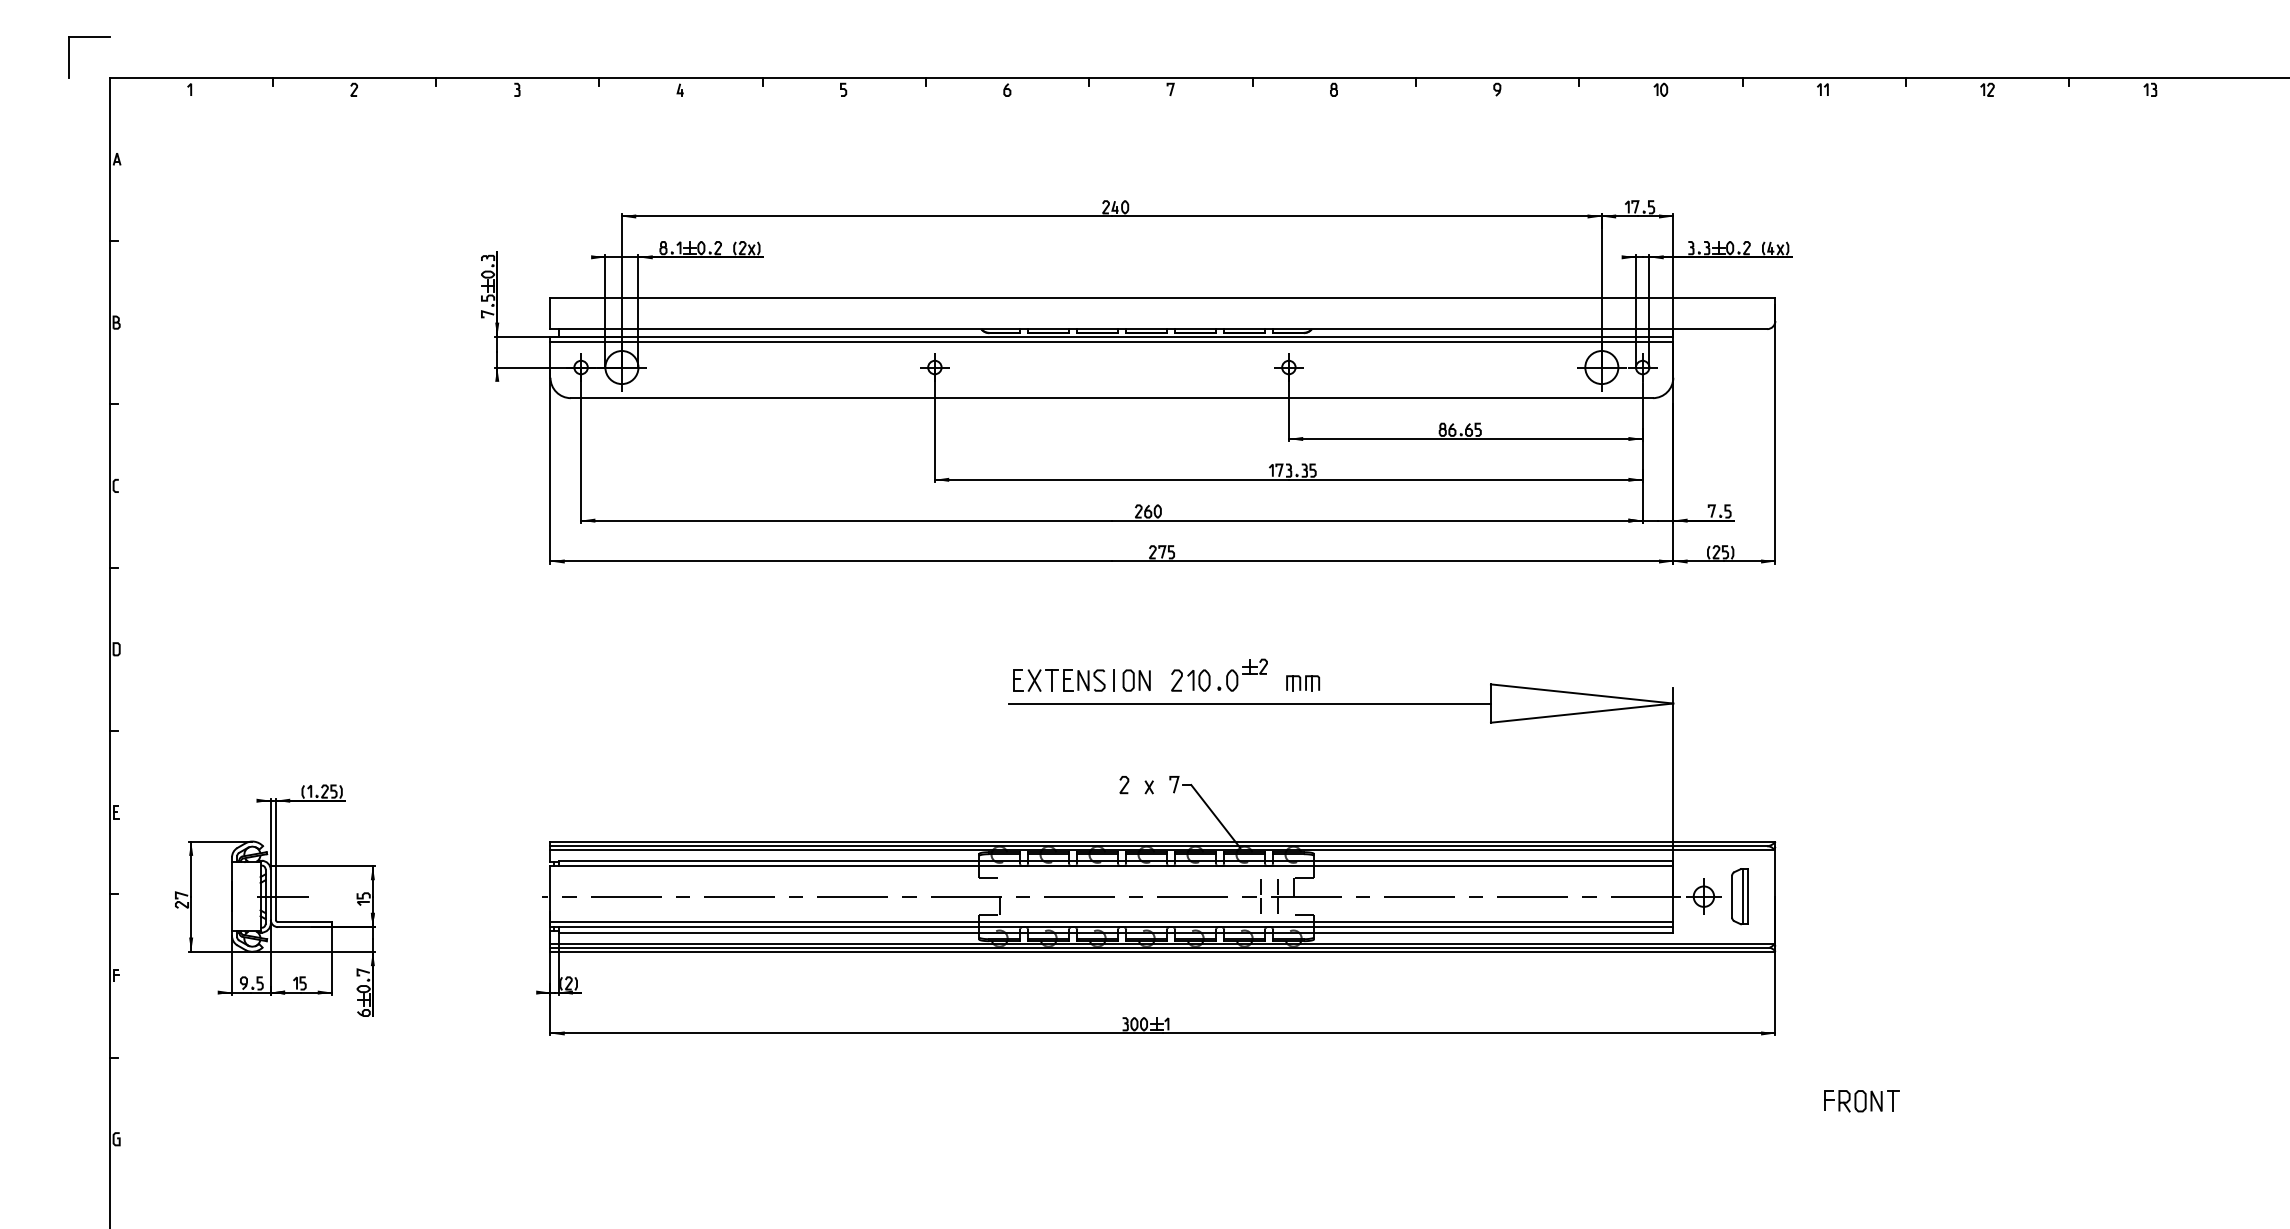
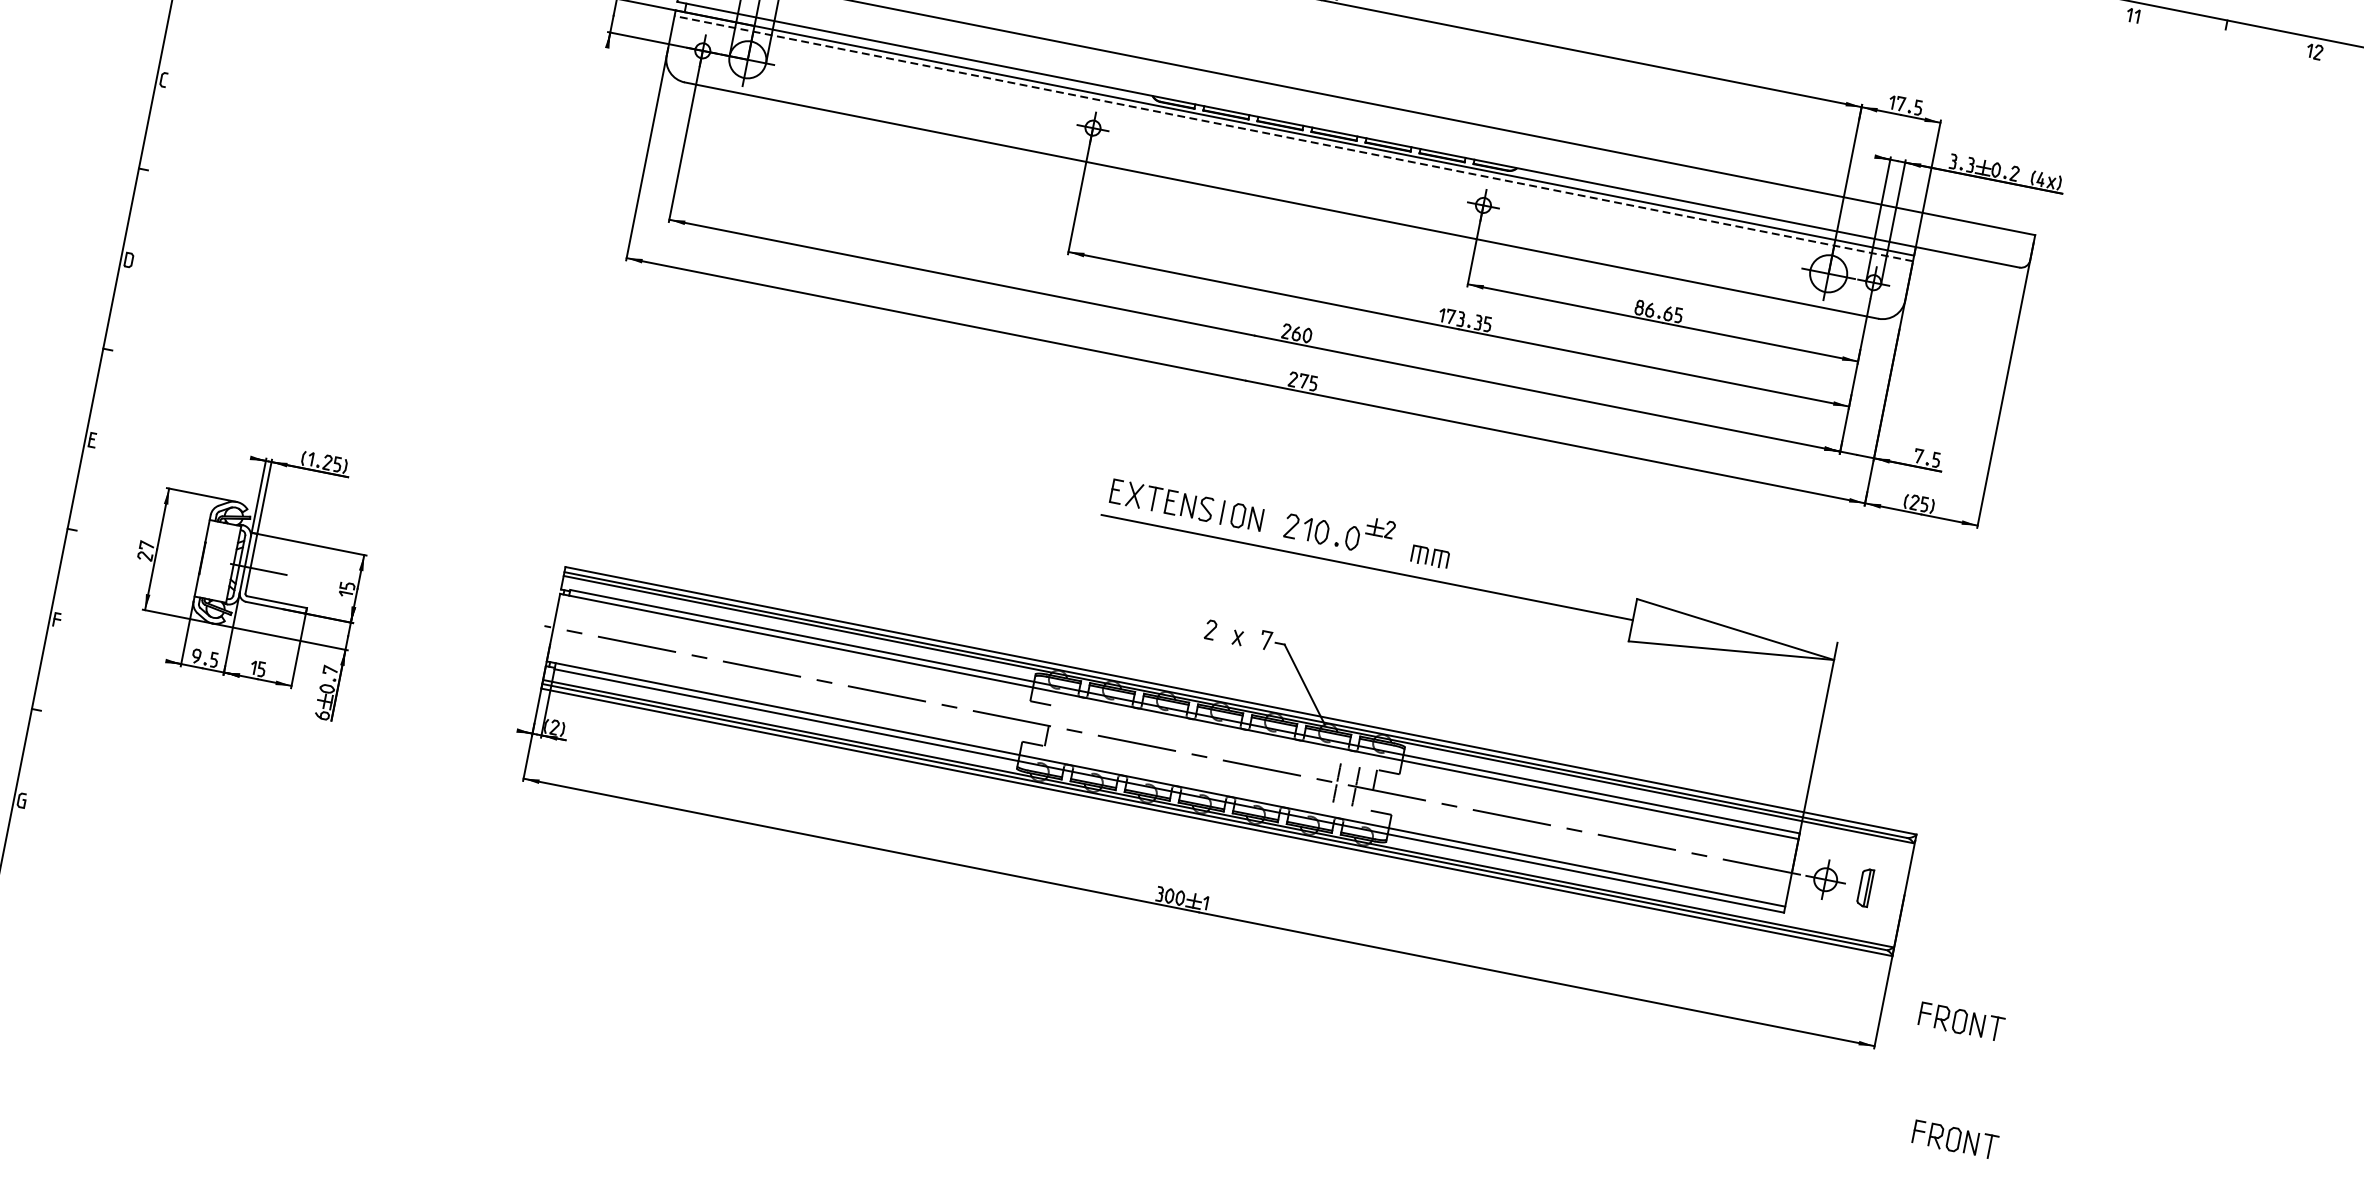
line: (1111, 342) -> (1293, 139), solid -> dashed
part: (1739, 896) -> (1864, 887), size x0.6
line: (1111, 922) -> (1166, 778), removed
part: (1846, 997) -> (1960, 1022), added

